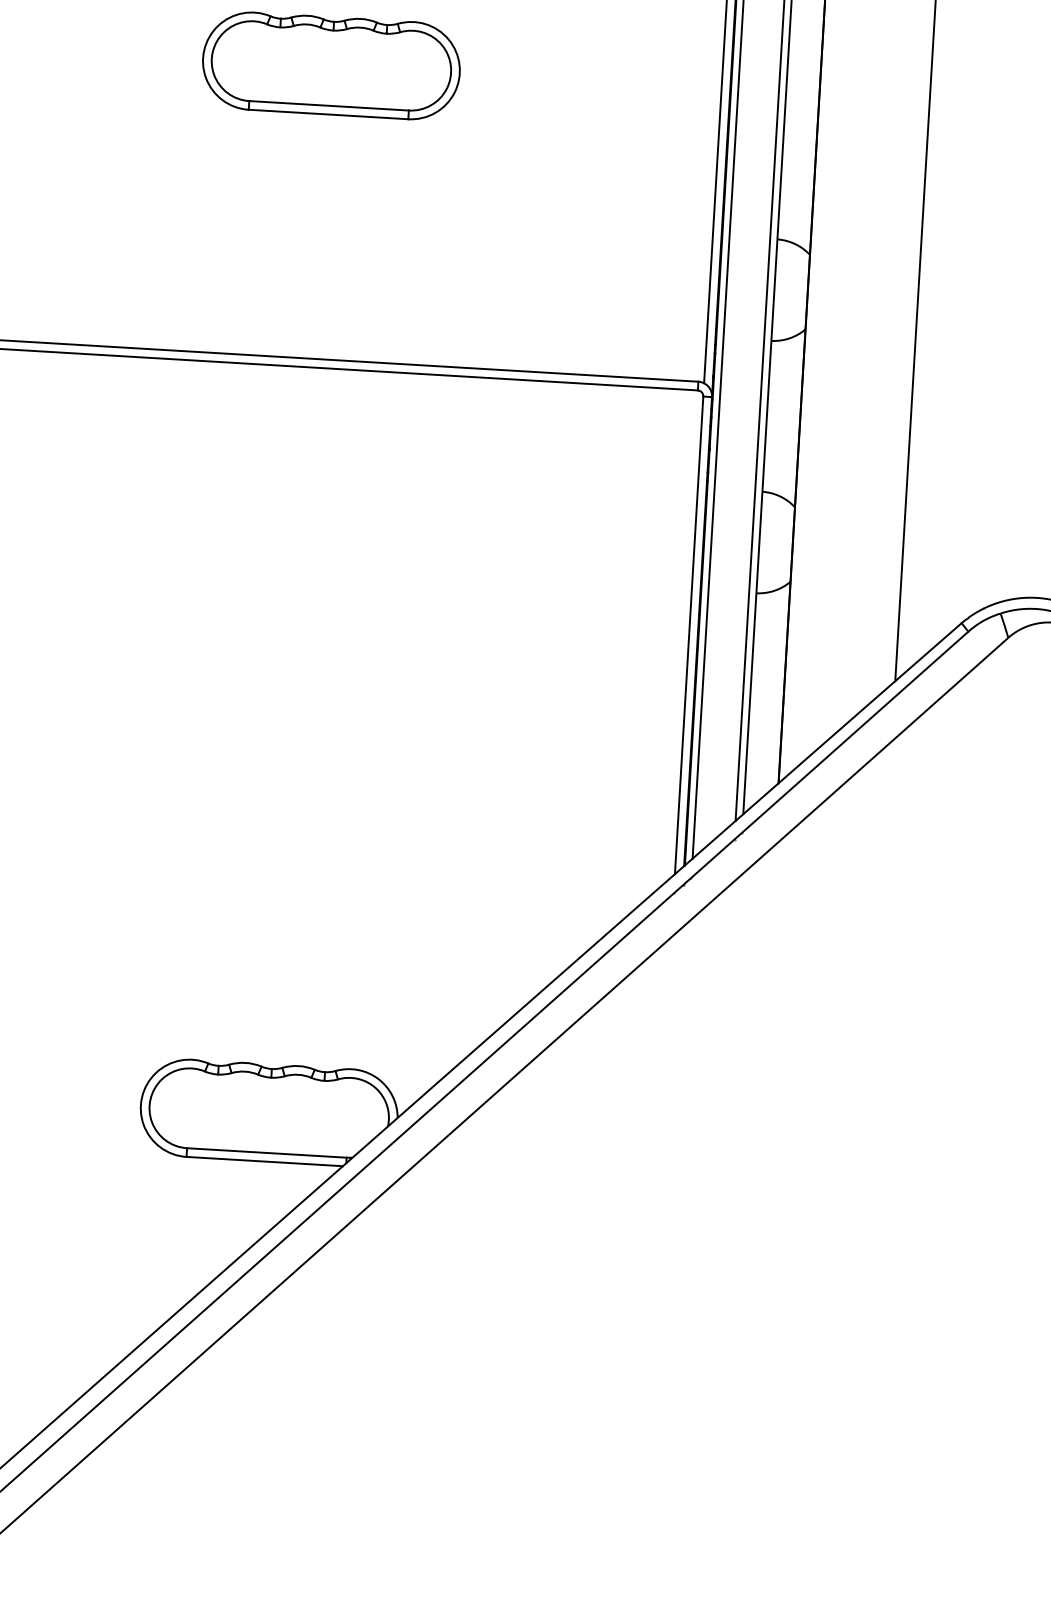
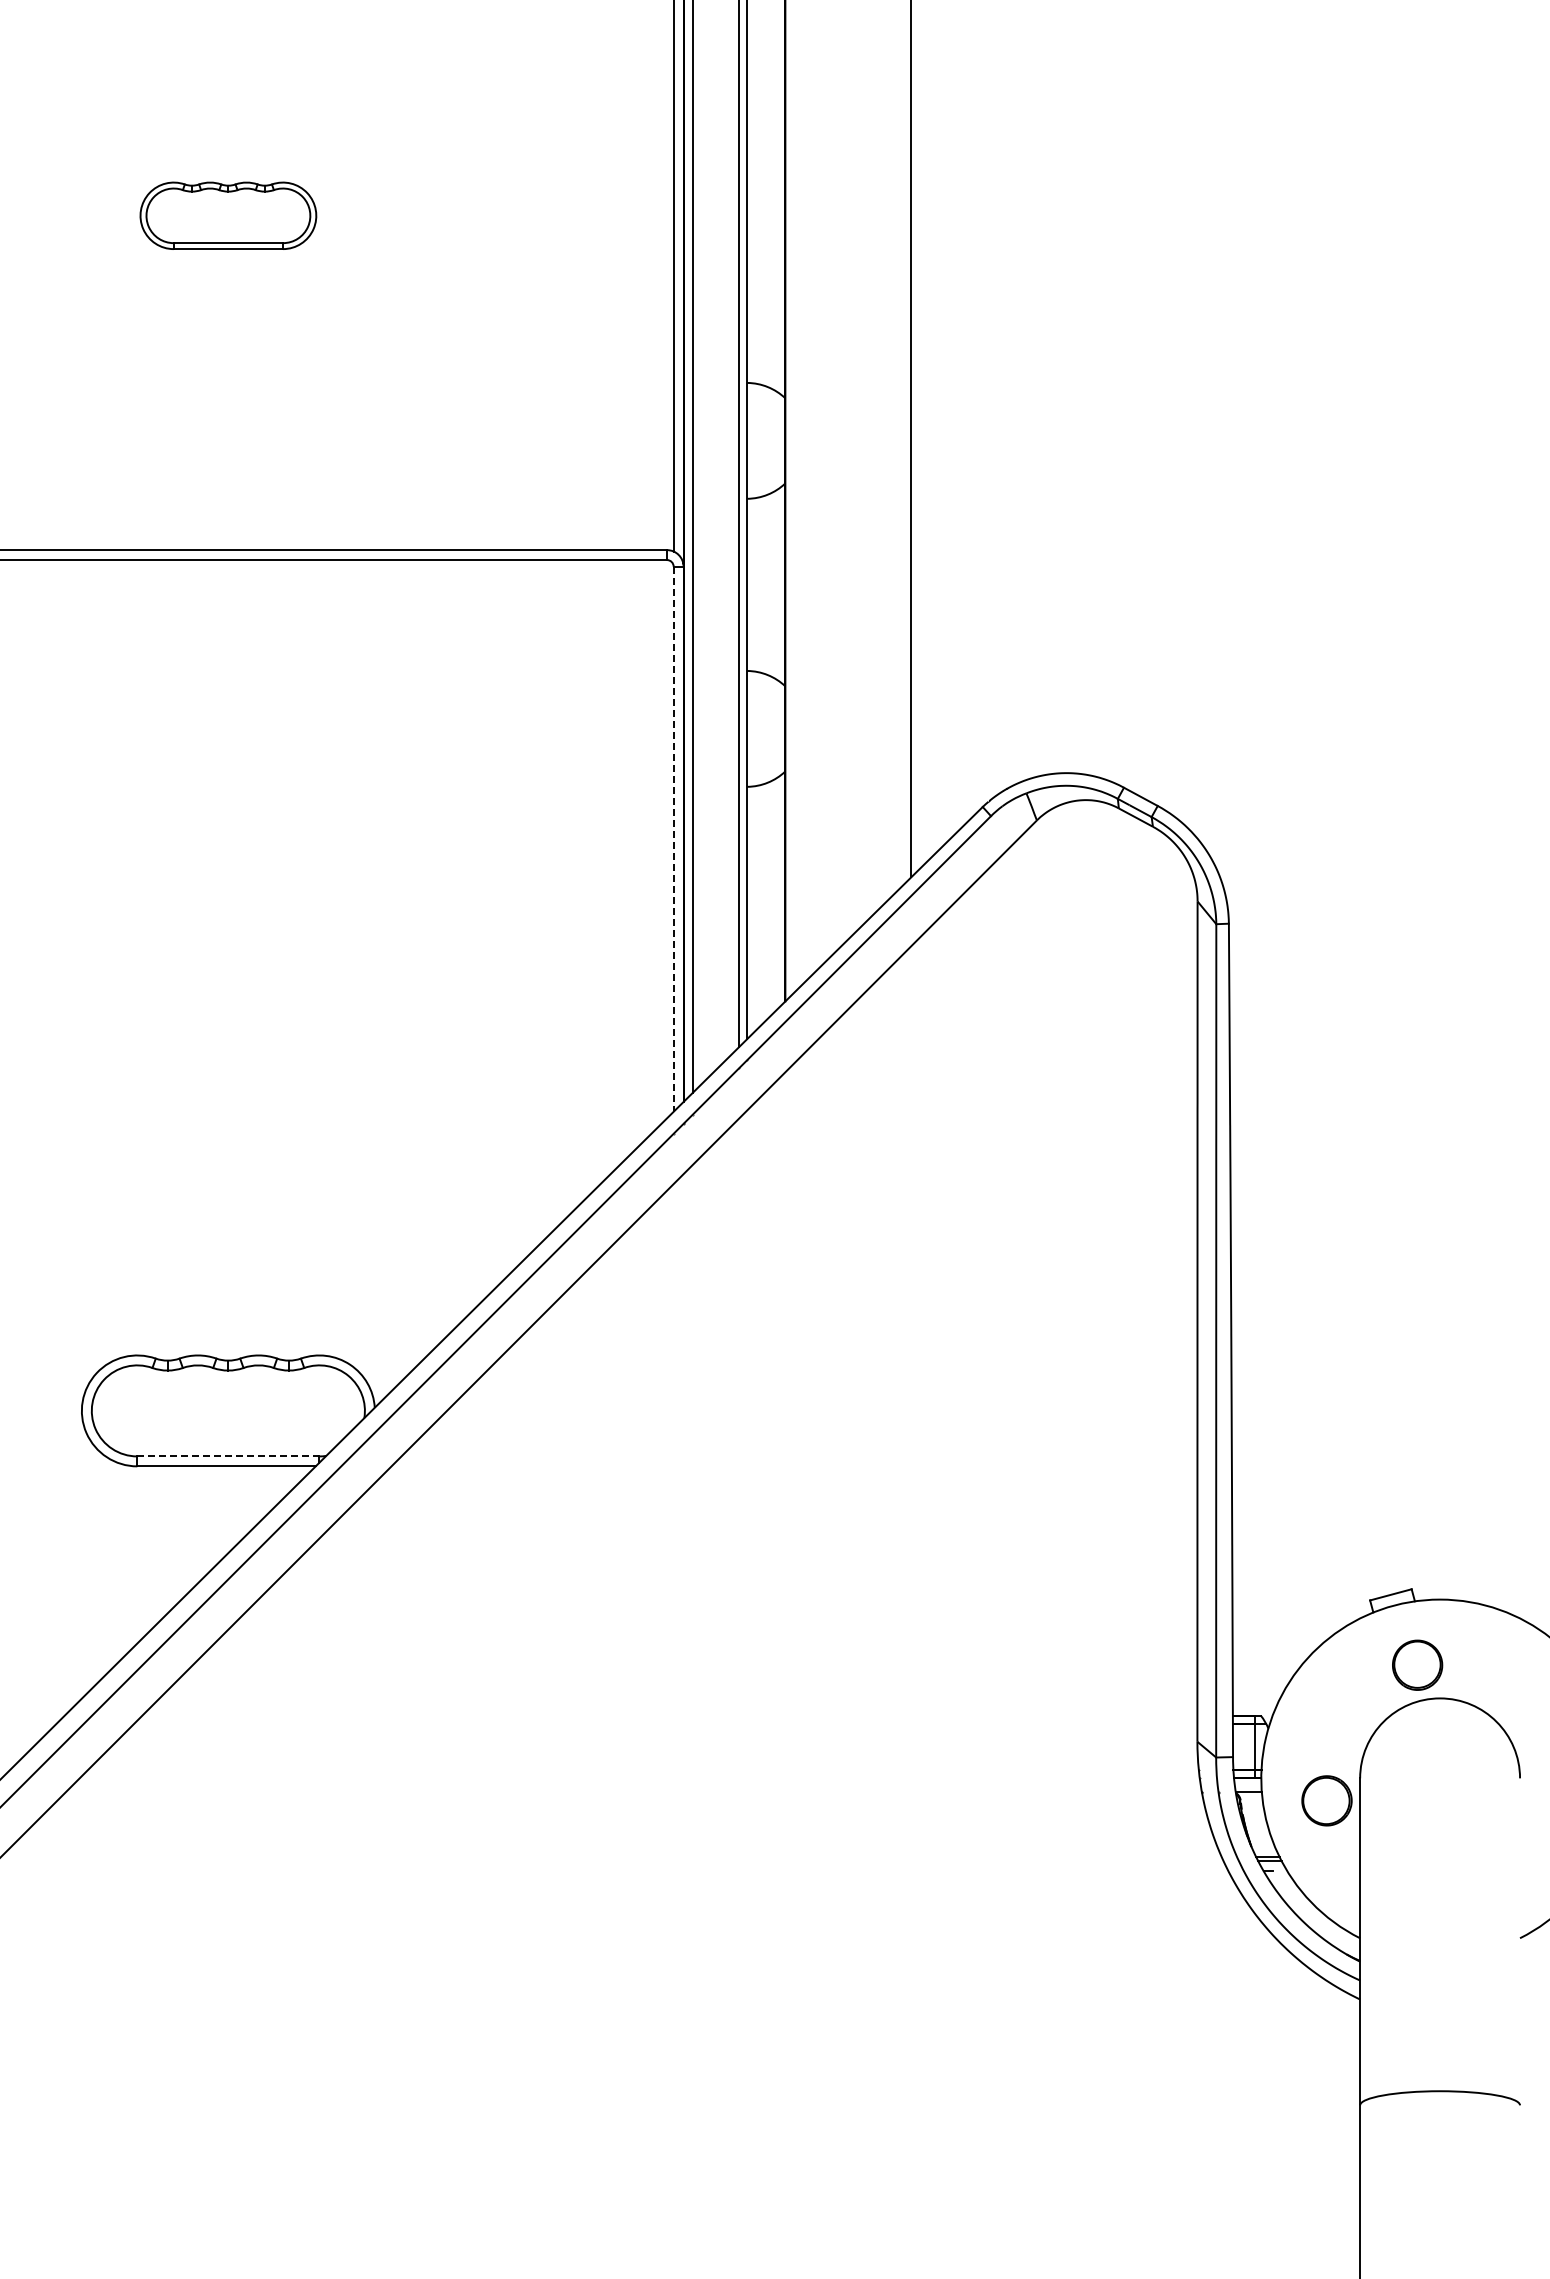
part: (331, 65) -> (228, 215), size x0.6
line: (688, 635) -> (673, 839), solid -> dashed
line: (266, 1153) -> (228, 1456), solid -> dashed

